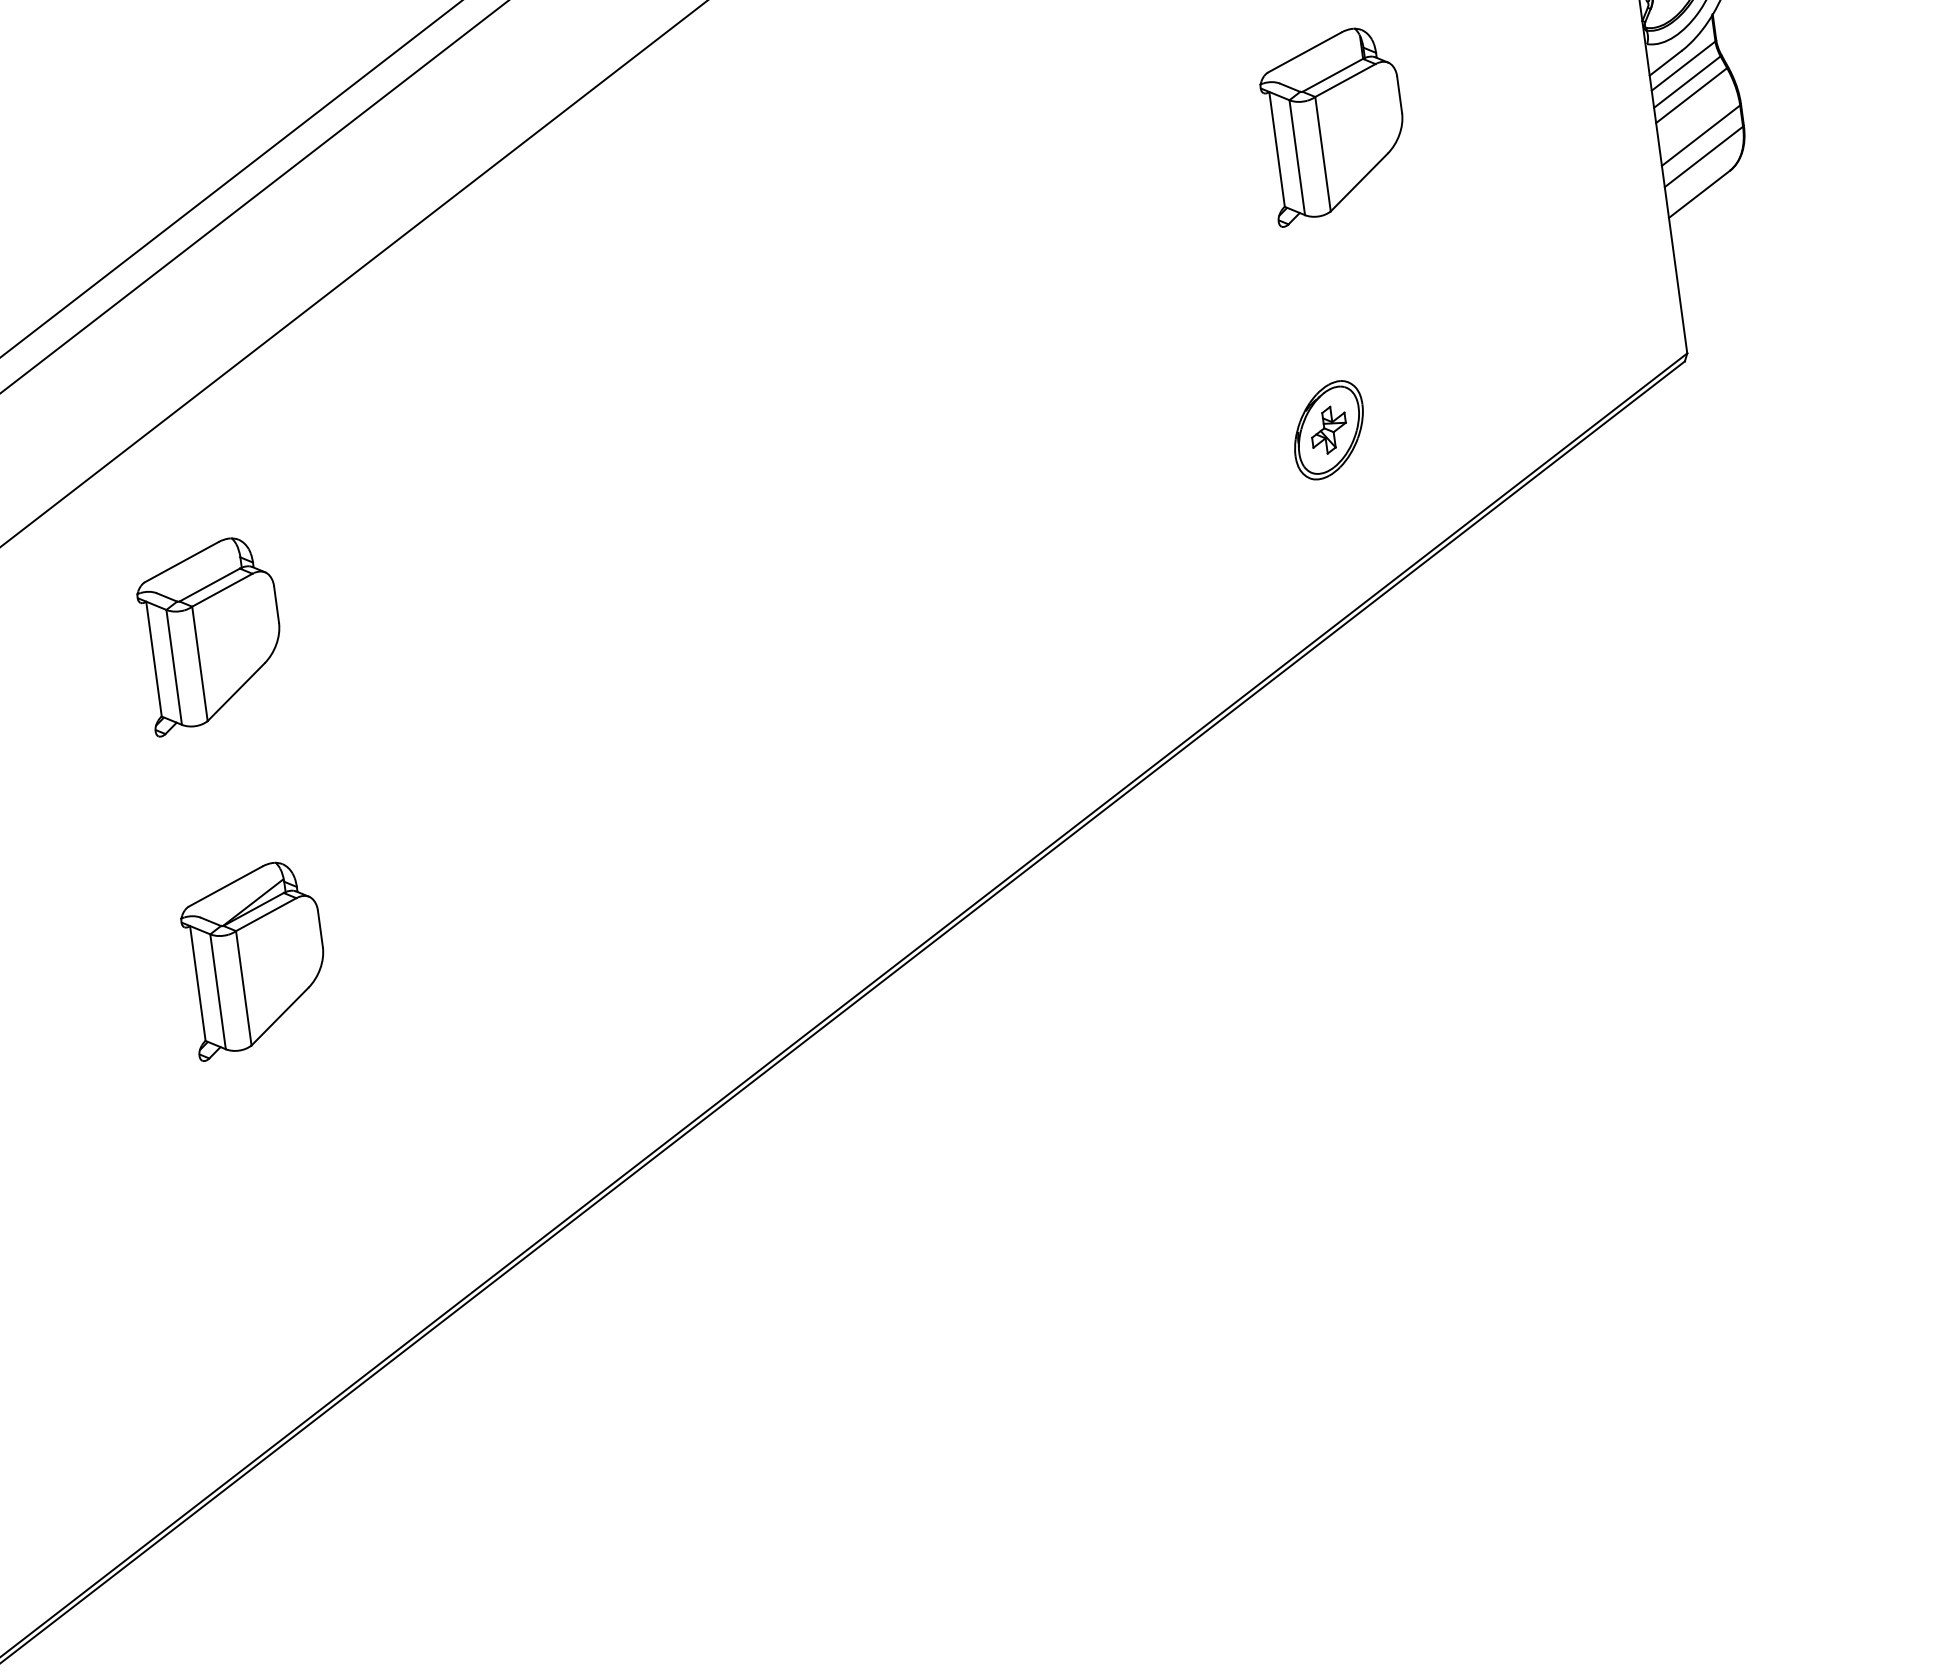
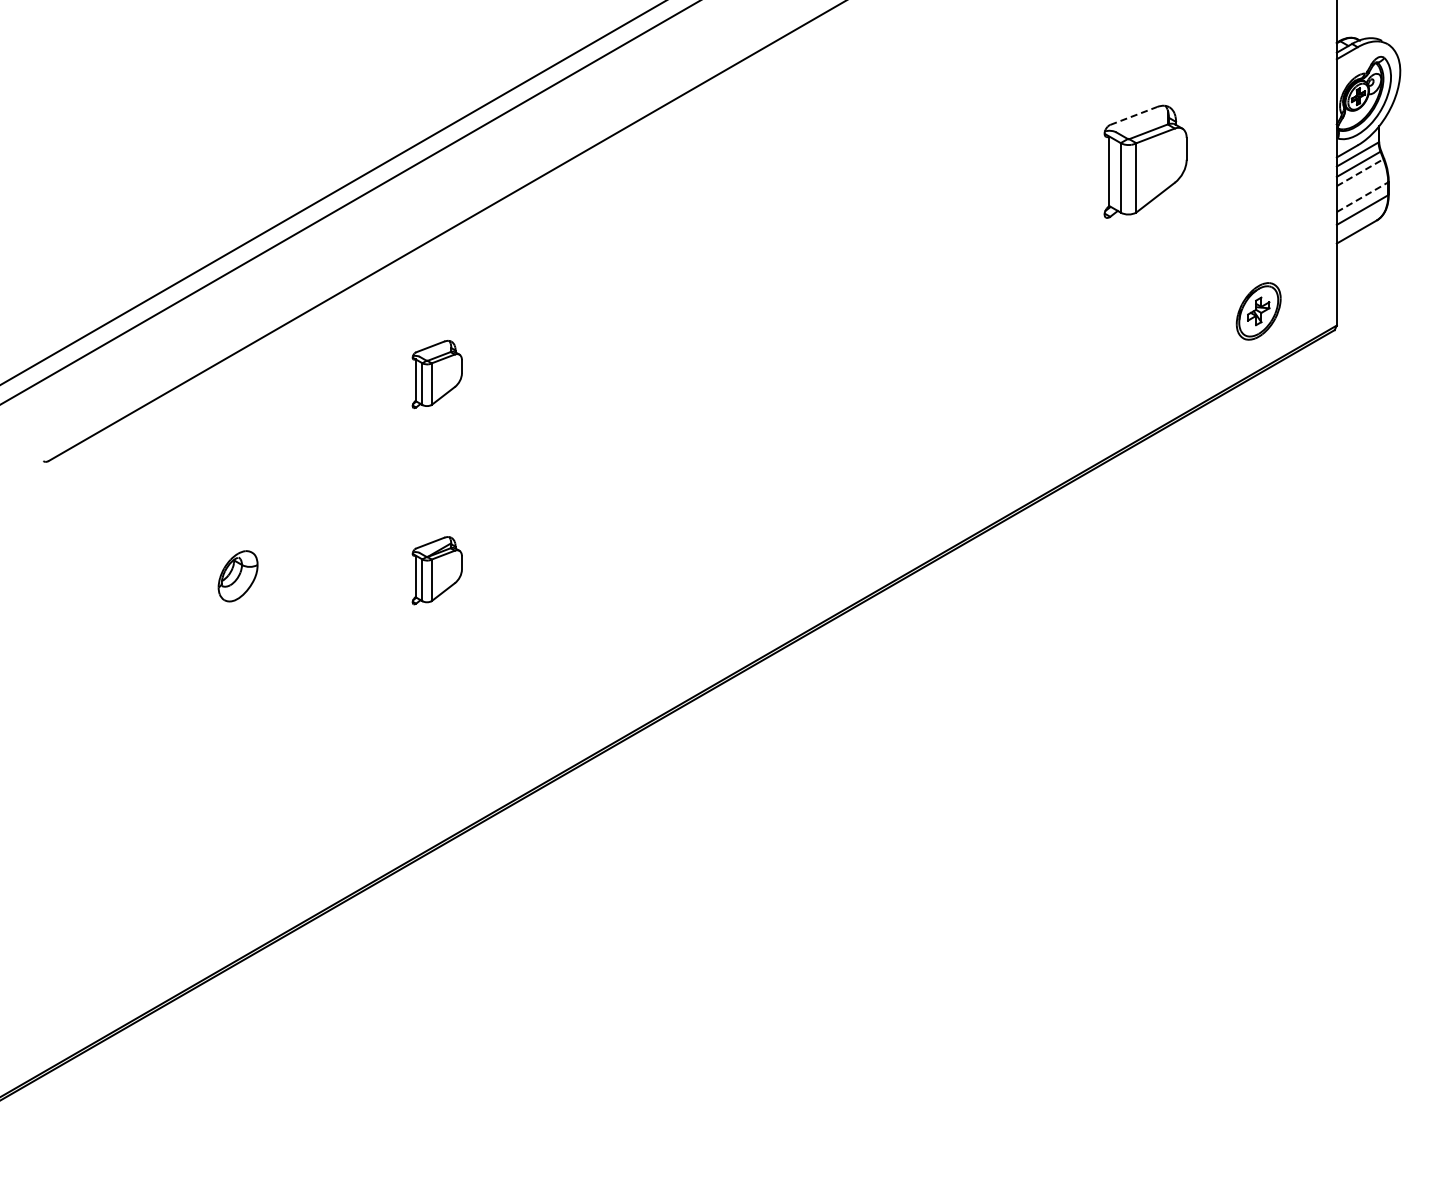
line: (1305, 51) -> (1134, 115), solid -> dashed
line: (1692, 95) -> (1360, 172), solid -> dashed
line: (1701, 136) -> (1362, 197), solid -> dashed
part: (1328, 430) -> (1258, 311), moved
part: (212, 635) -> (437, 374), size x0.6
part: (255, 959) -> (437, 570), size x0.6

